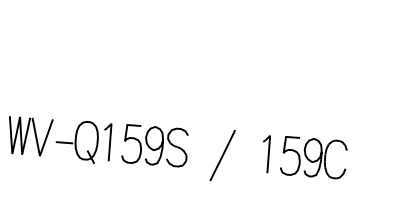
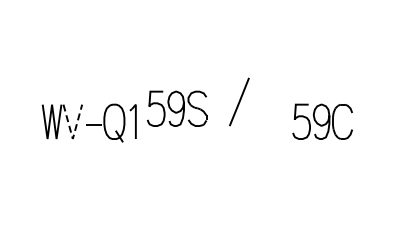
part: (155, 145) -> (177, 108), moved
part: (265, 153) -> (278, 121), removed
line: (222, 155) -> (239, 101), moved
line: (39, 156) -> (72, 139), solid -> dashed

